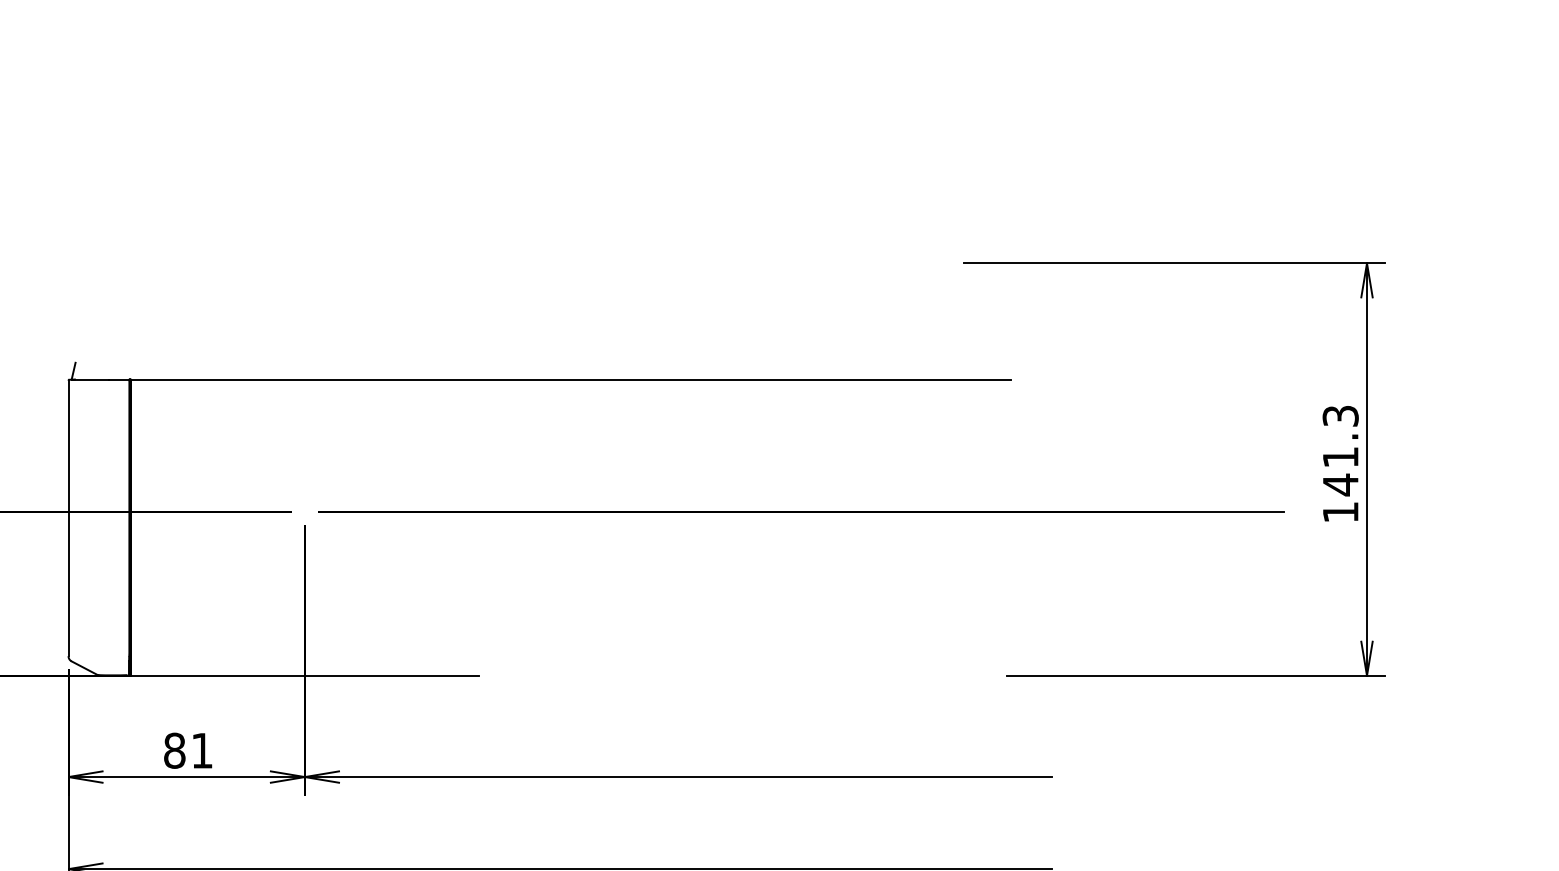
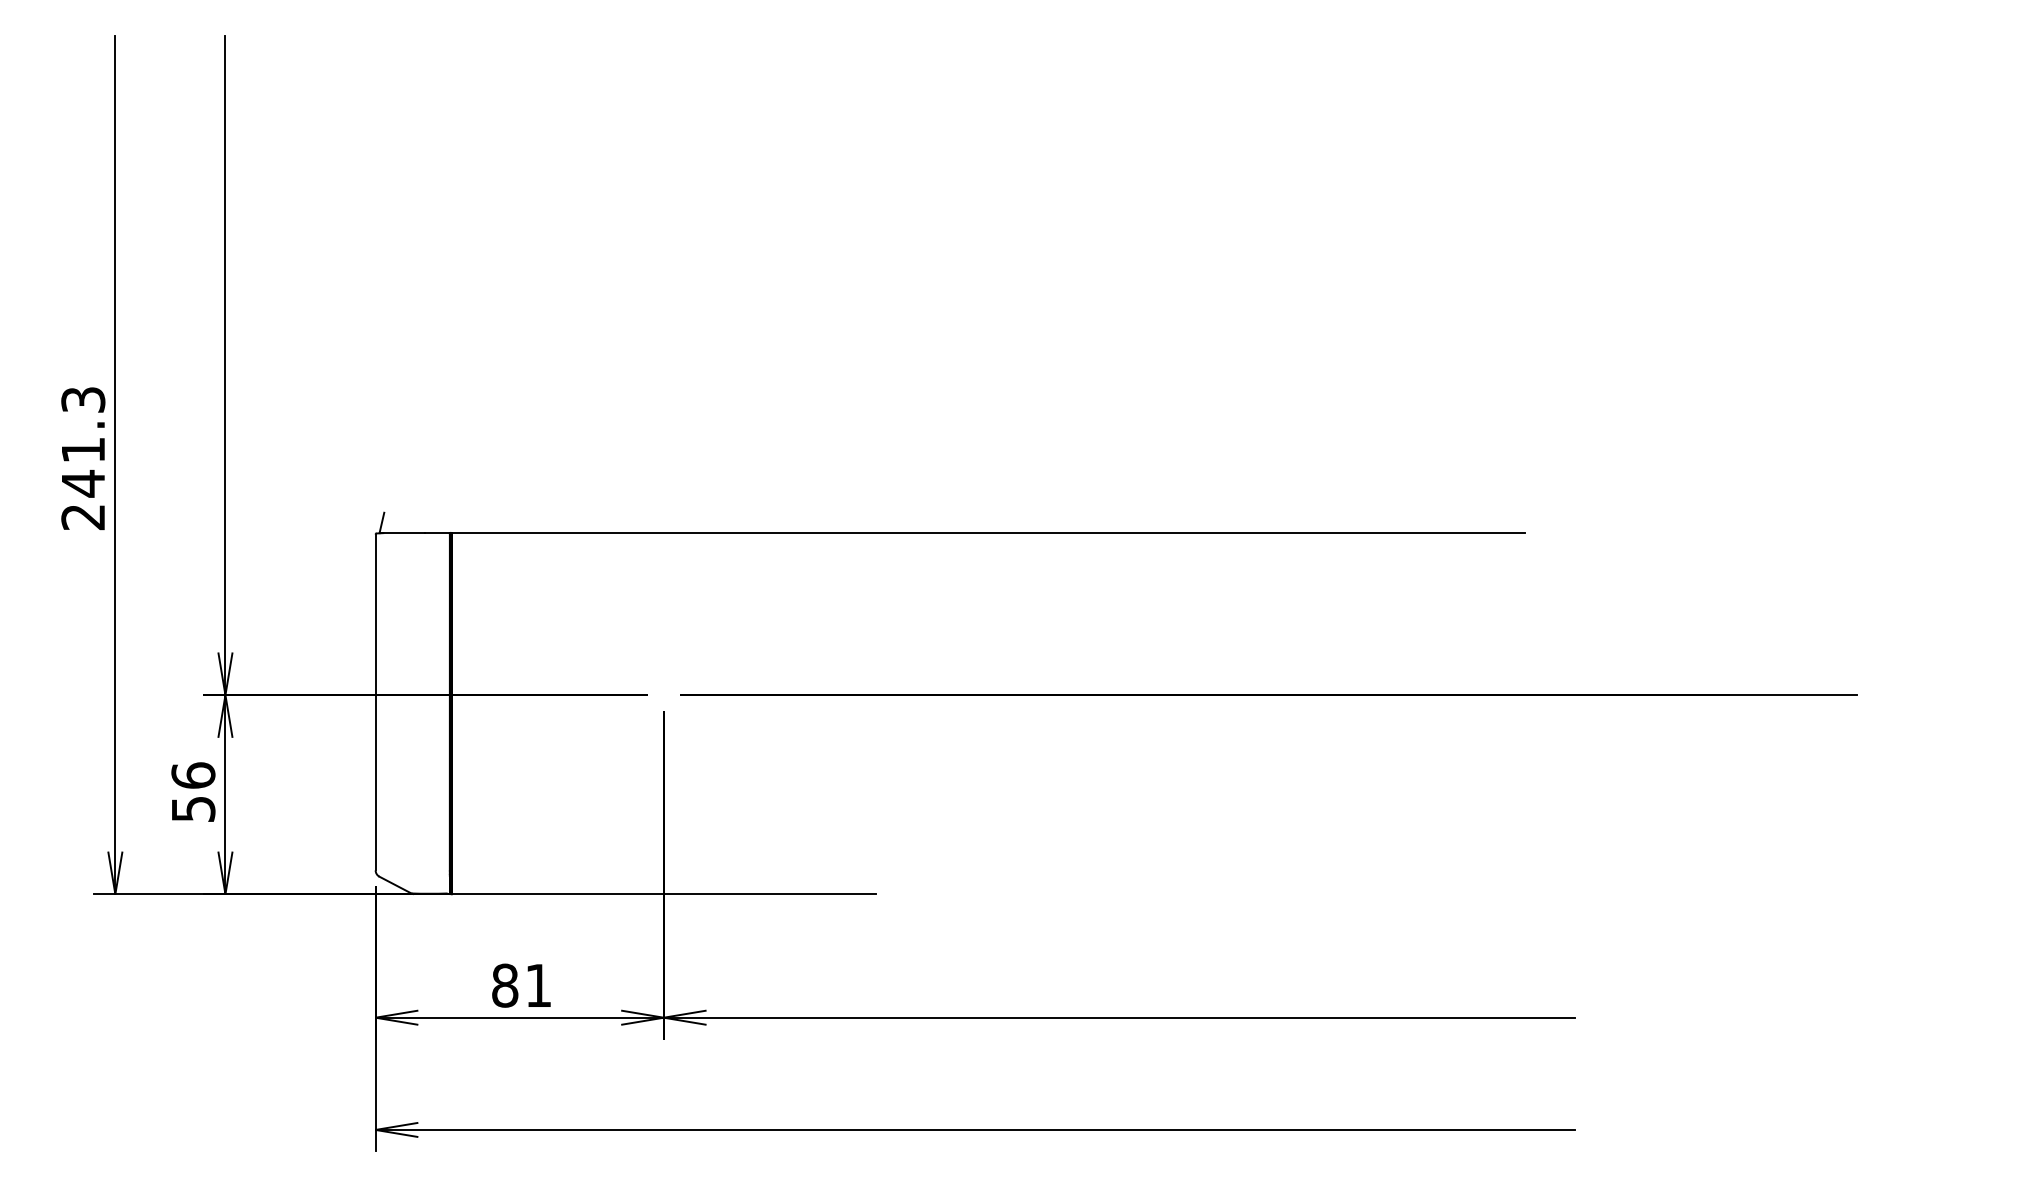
part: (1323, 461) -> (1905, 633), removed

